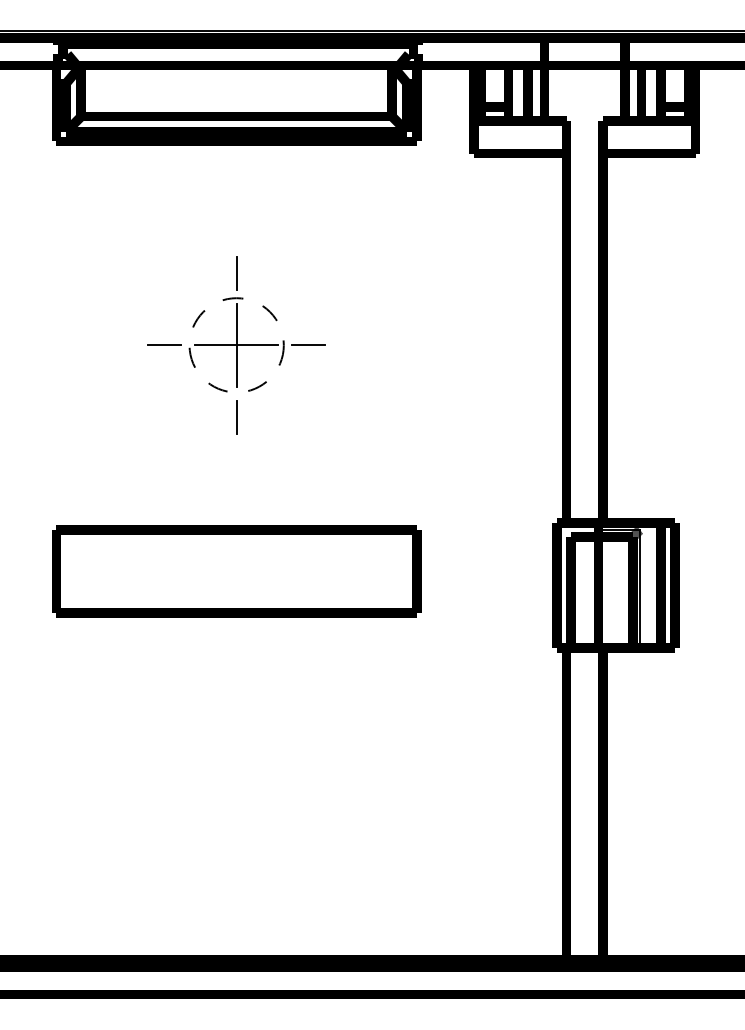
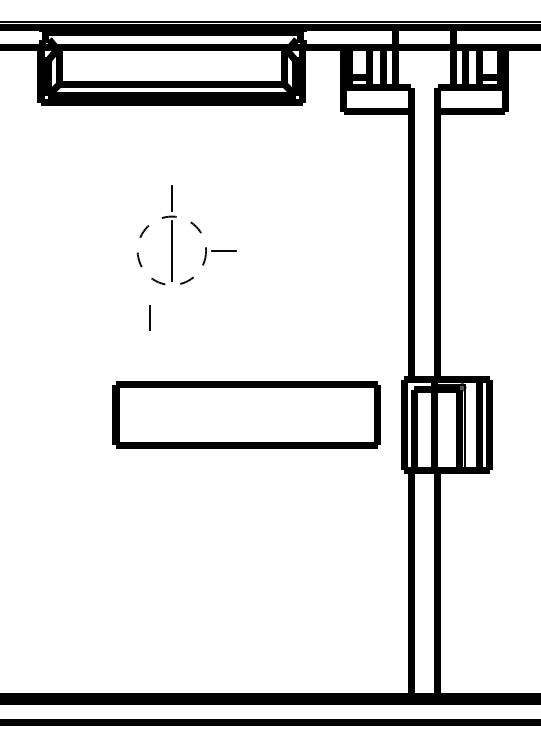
line: (164, 344) -> (119, 250), removed
line: (236, 344) -> (171, 250), removed
line: (236, 416) -> (149, 317), moved
part: (236, 570) -> (246, 414), moved

